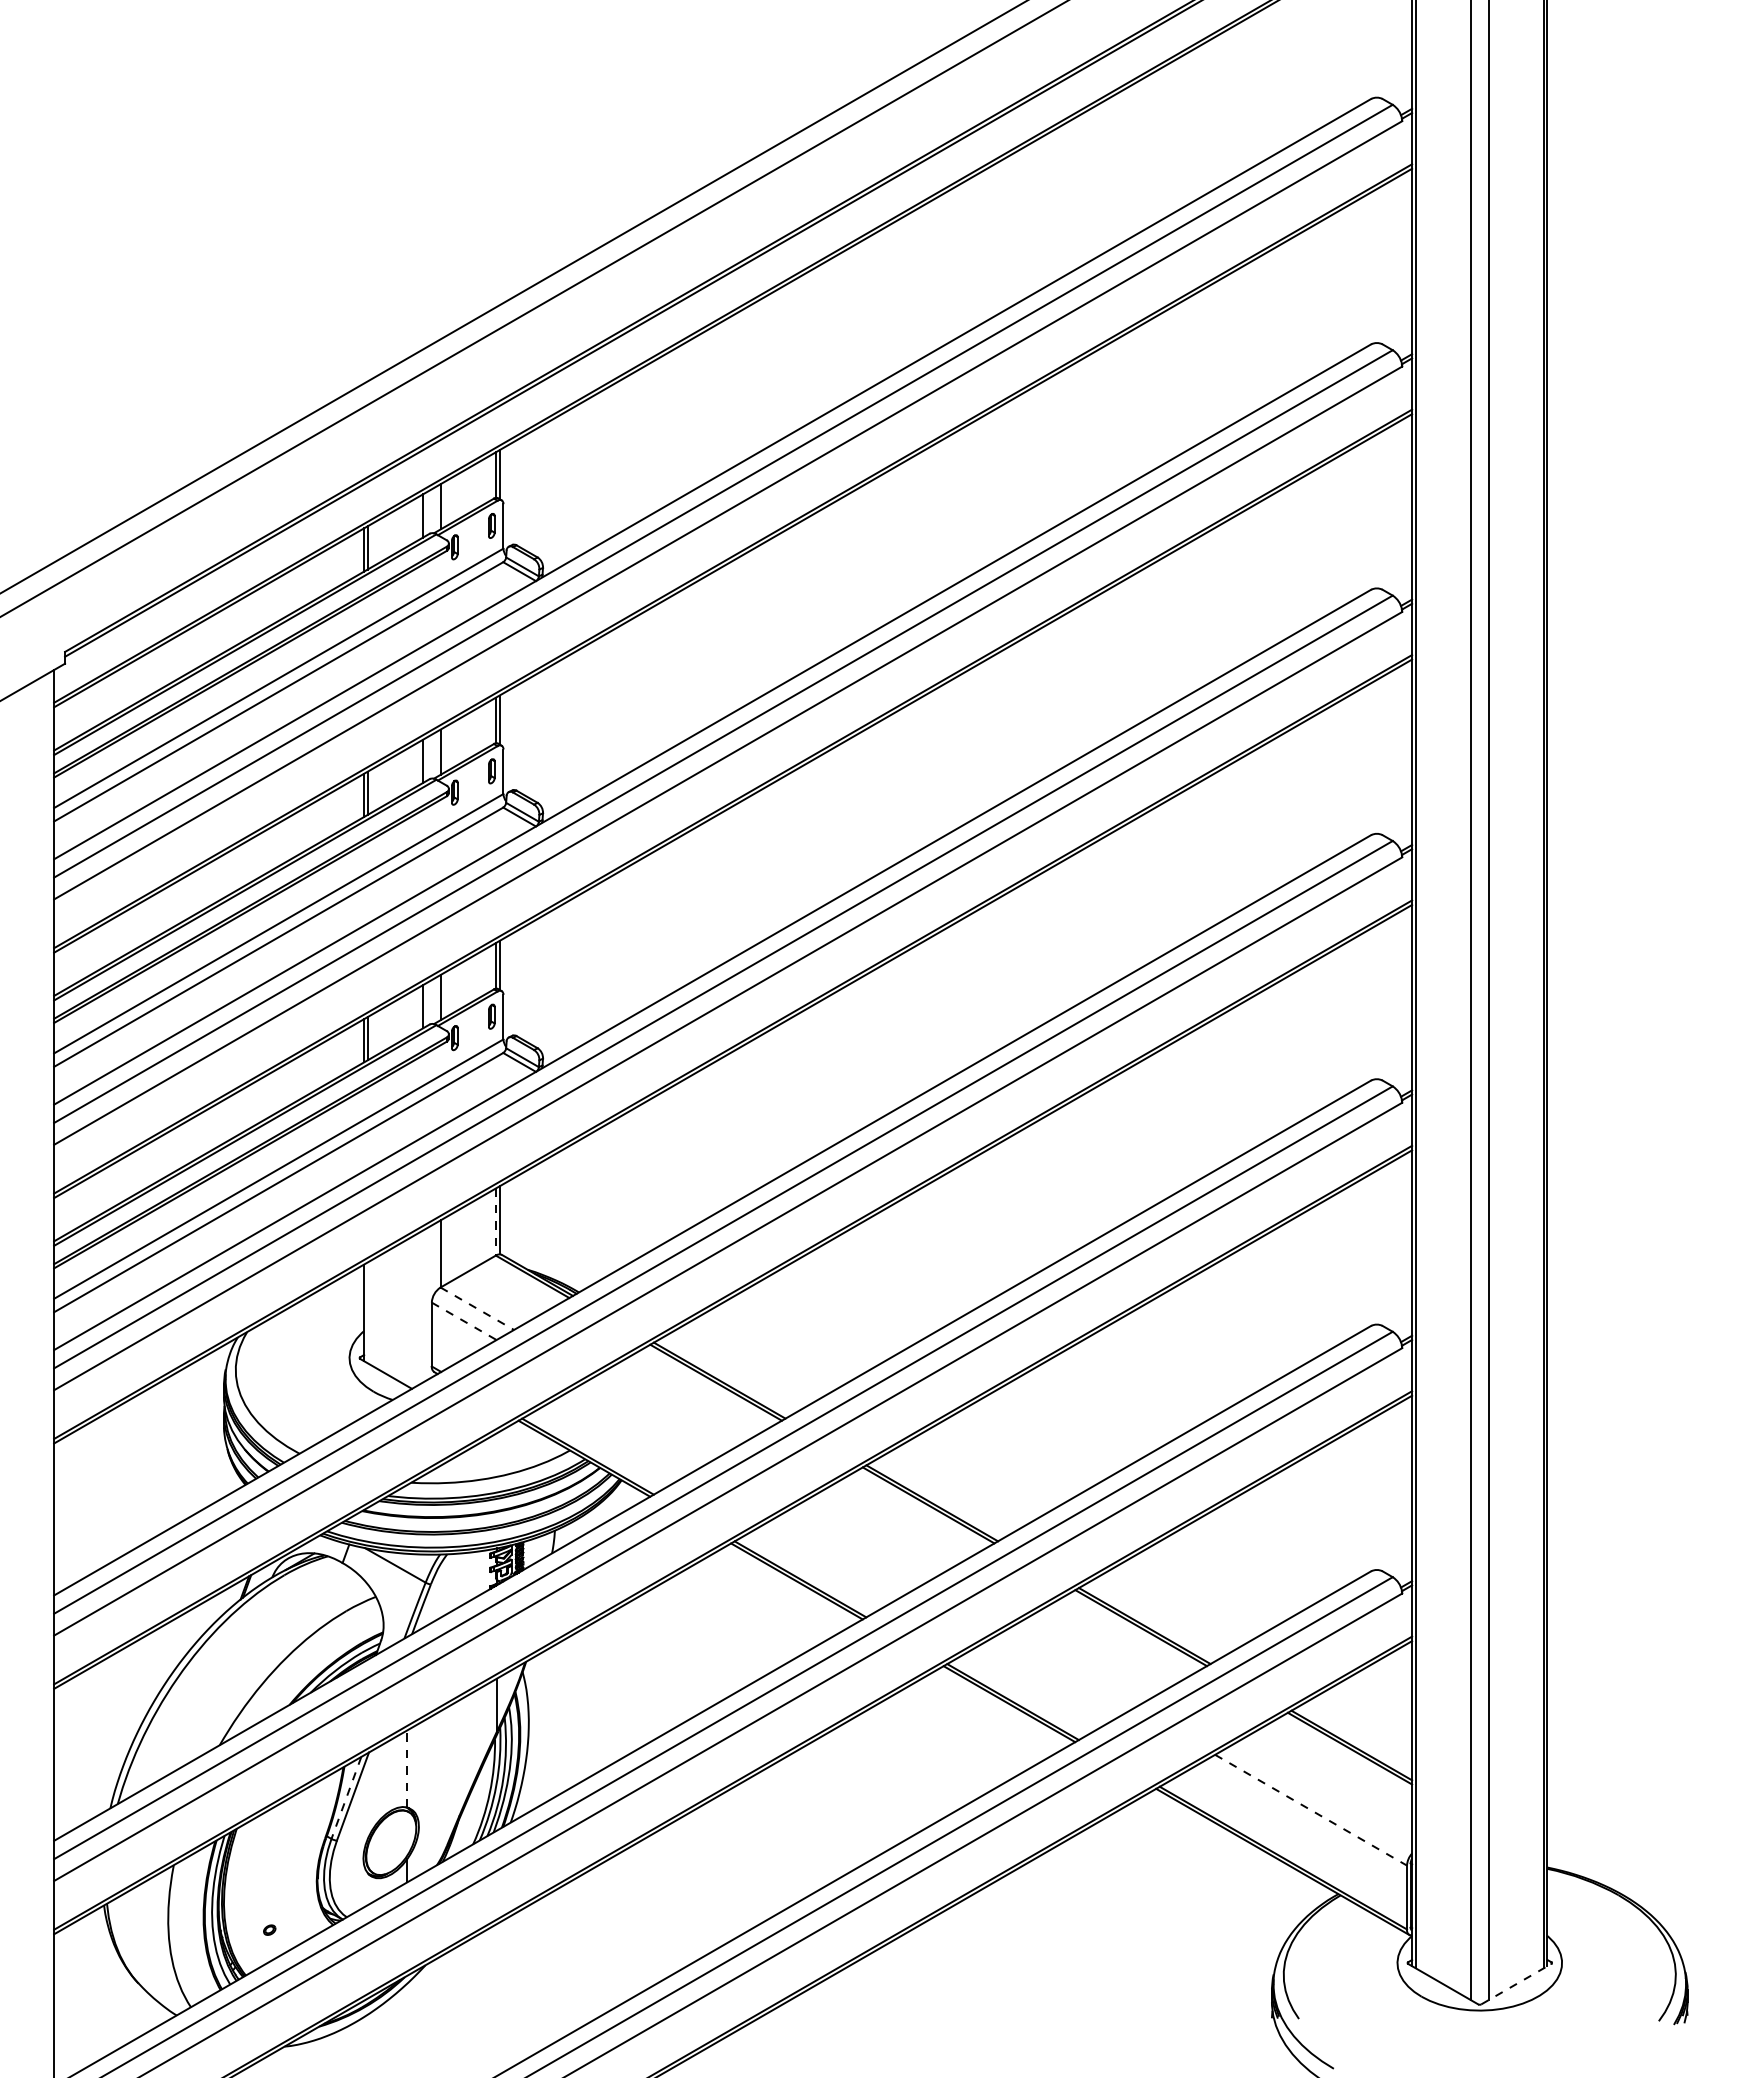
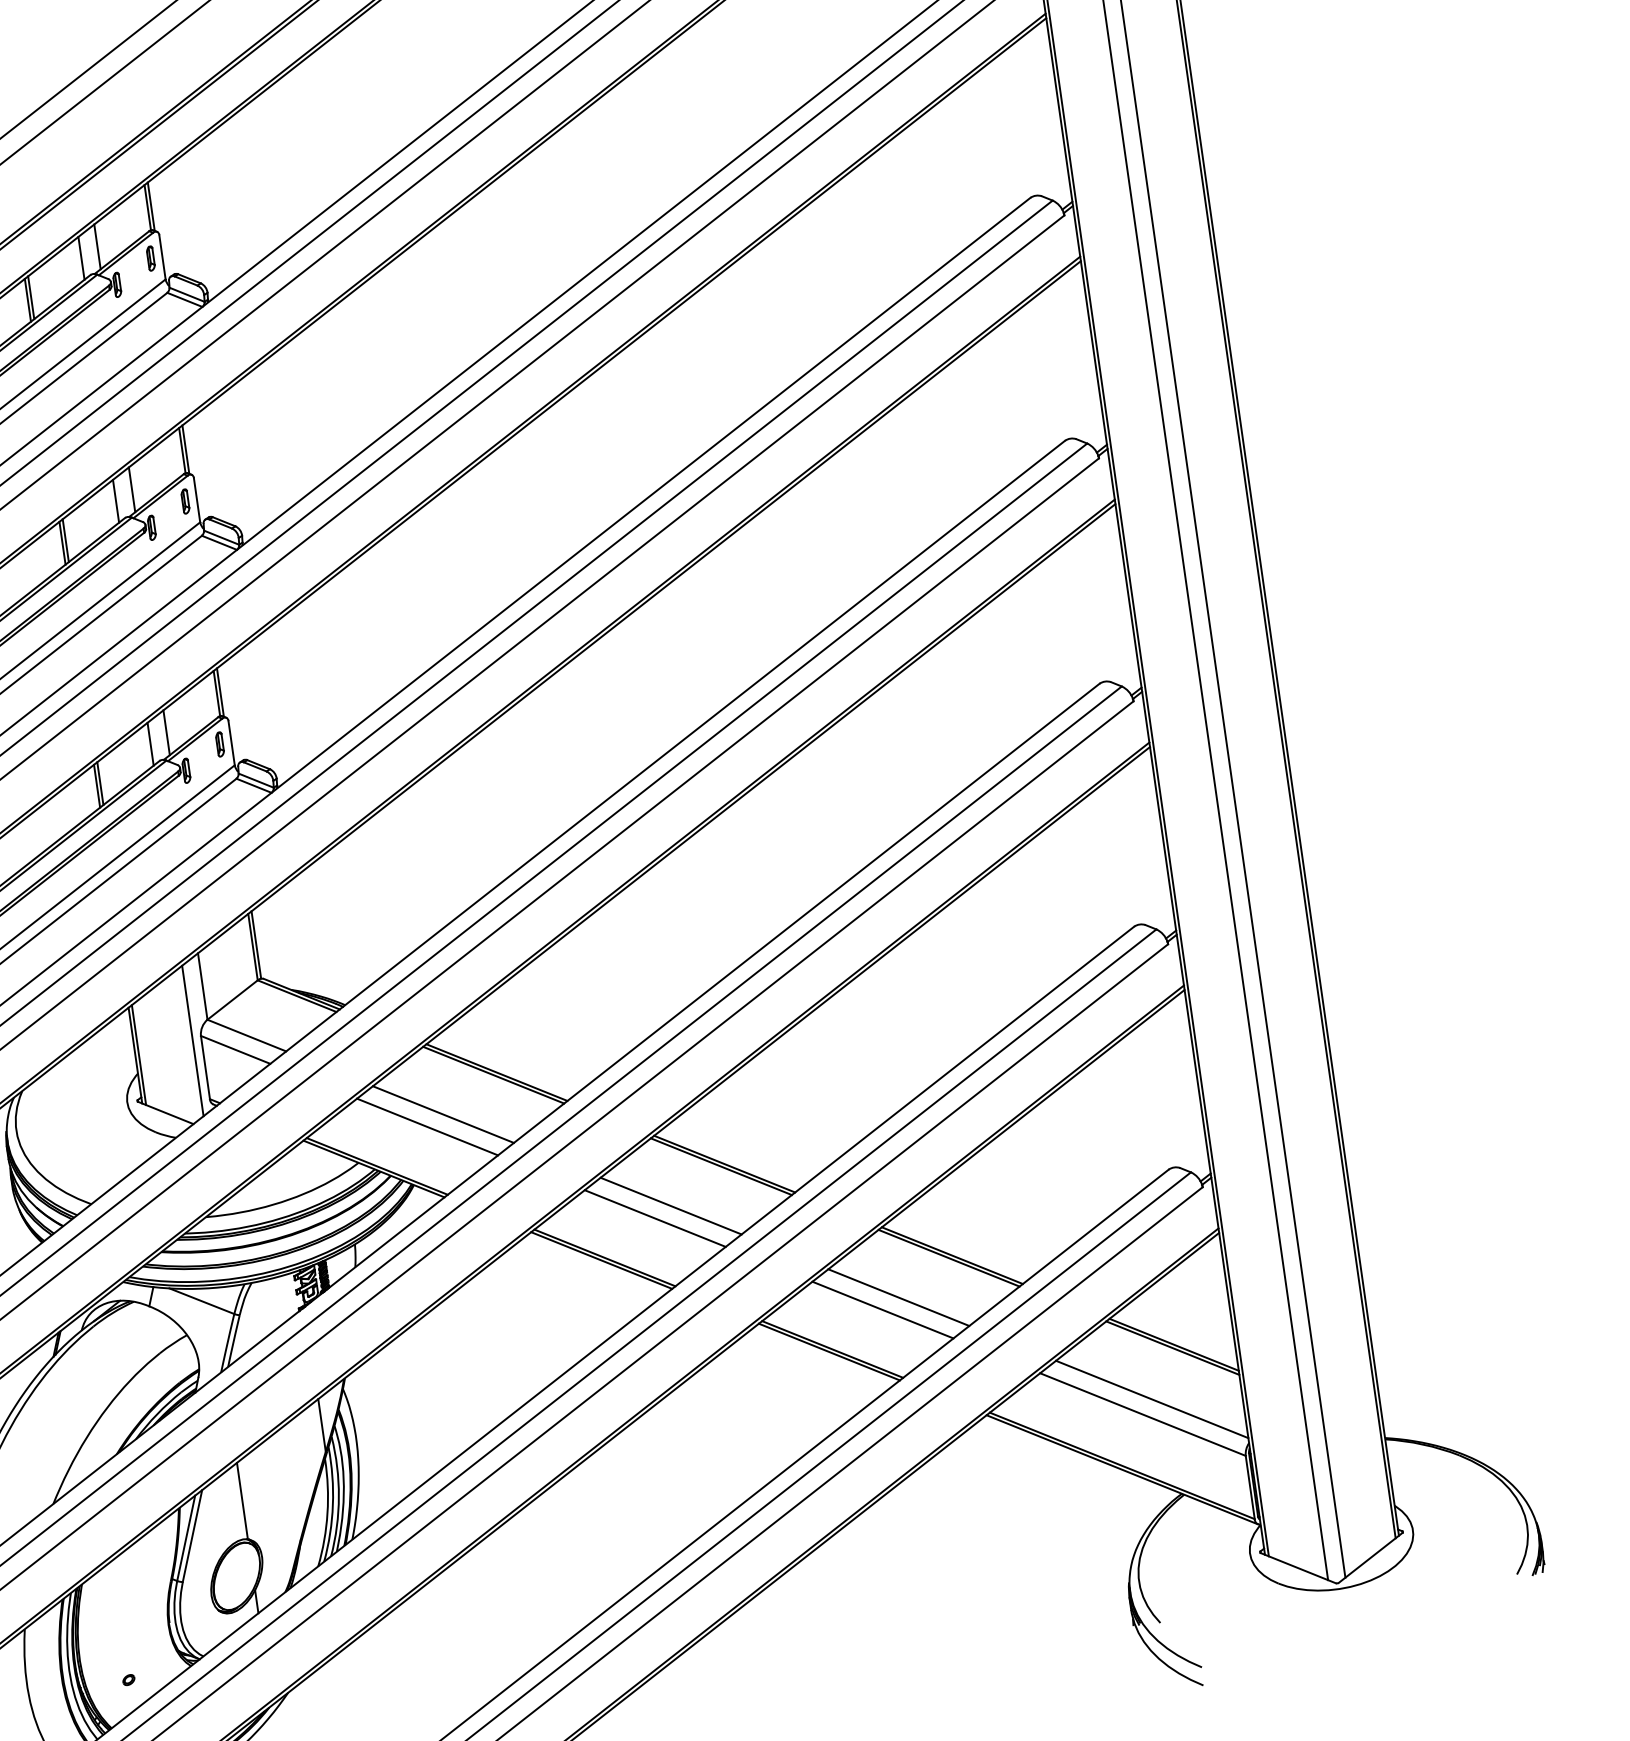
line: (495, 1222) -> (252, 947), dashed -> solid
line: (423, 1306) -> (193, 1040), added
line: (477, 1308) -> (247, 1035), dashed -> solid
line: (367, 1312) -> (138, 1054), added
line: (464, 1321) -> (235, 1050), dashed -> solid
line: (660, 1414) -> (443, 1114), added
line: (643, 1424) -> (427, 1126), added
line: (873, 1537) -> (671, 1206), added
line: (855, 1547) -> (654, 1218), added
line: (1085, 1660) -> (898, 1298), added
line: (1068, 1670) -> (883, 1310), added
line: (407, 1768) -> (242, 1500), dashed -> solid
line: (1322, 1796) -> (1152, 1399), added
line: (346, 1797) -> (186, 1537), dashed -> solid
line: (1311, 1810) -> (1143, 1414), dashed -> solid
line: (1516, 1984) -> (1370, 1558), dashed -> solid

